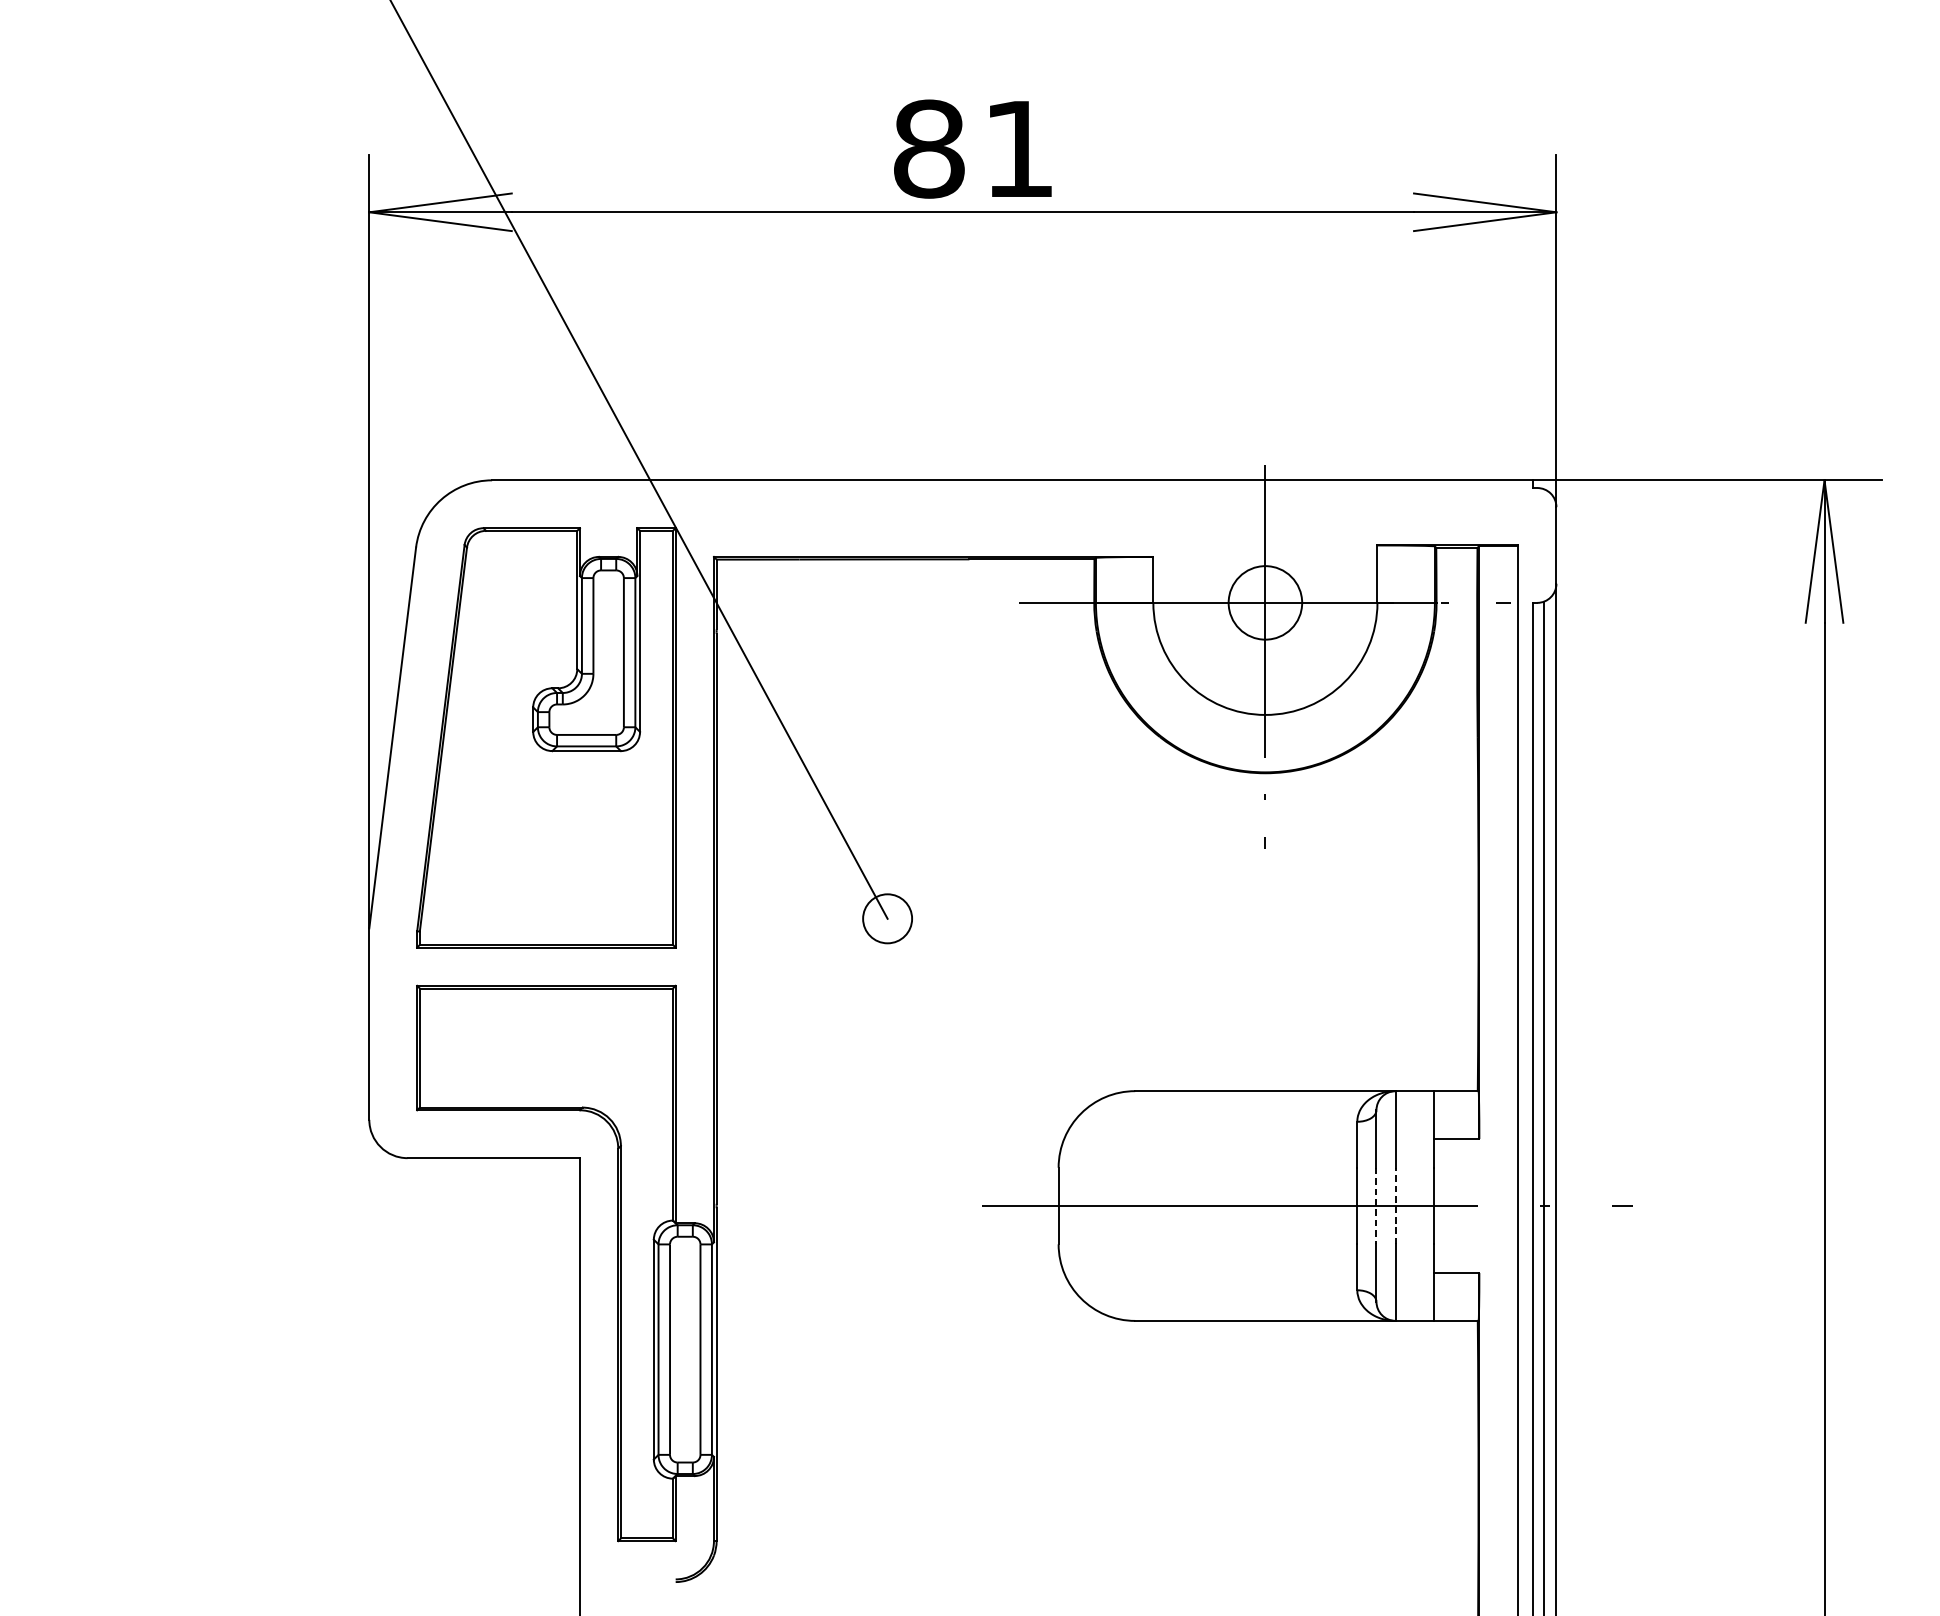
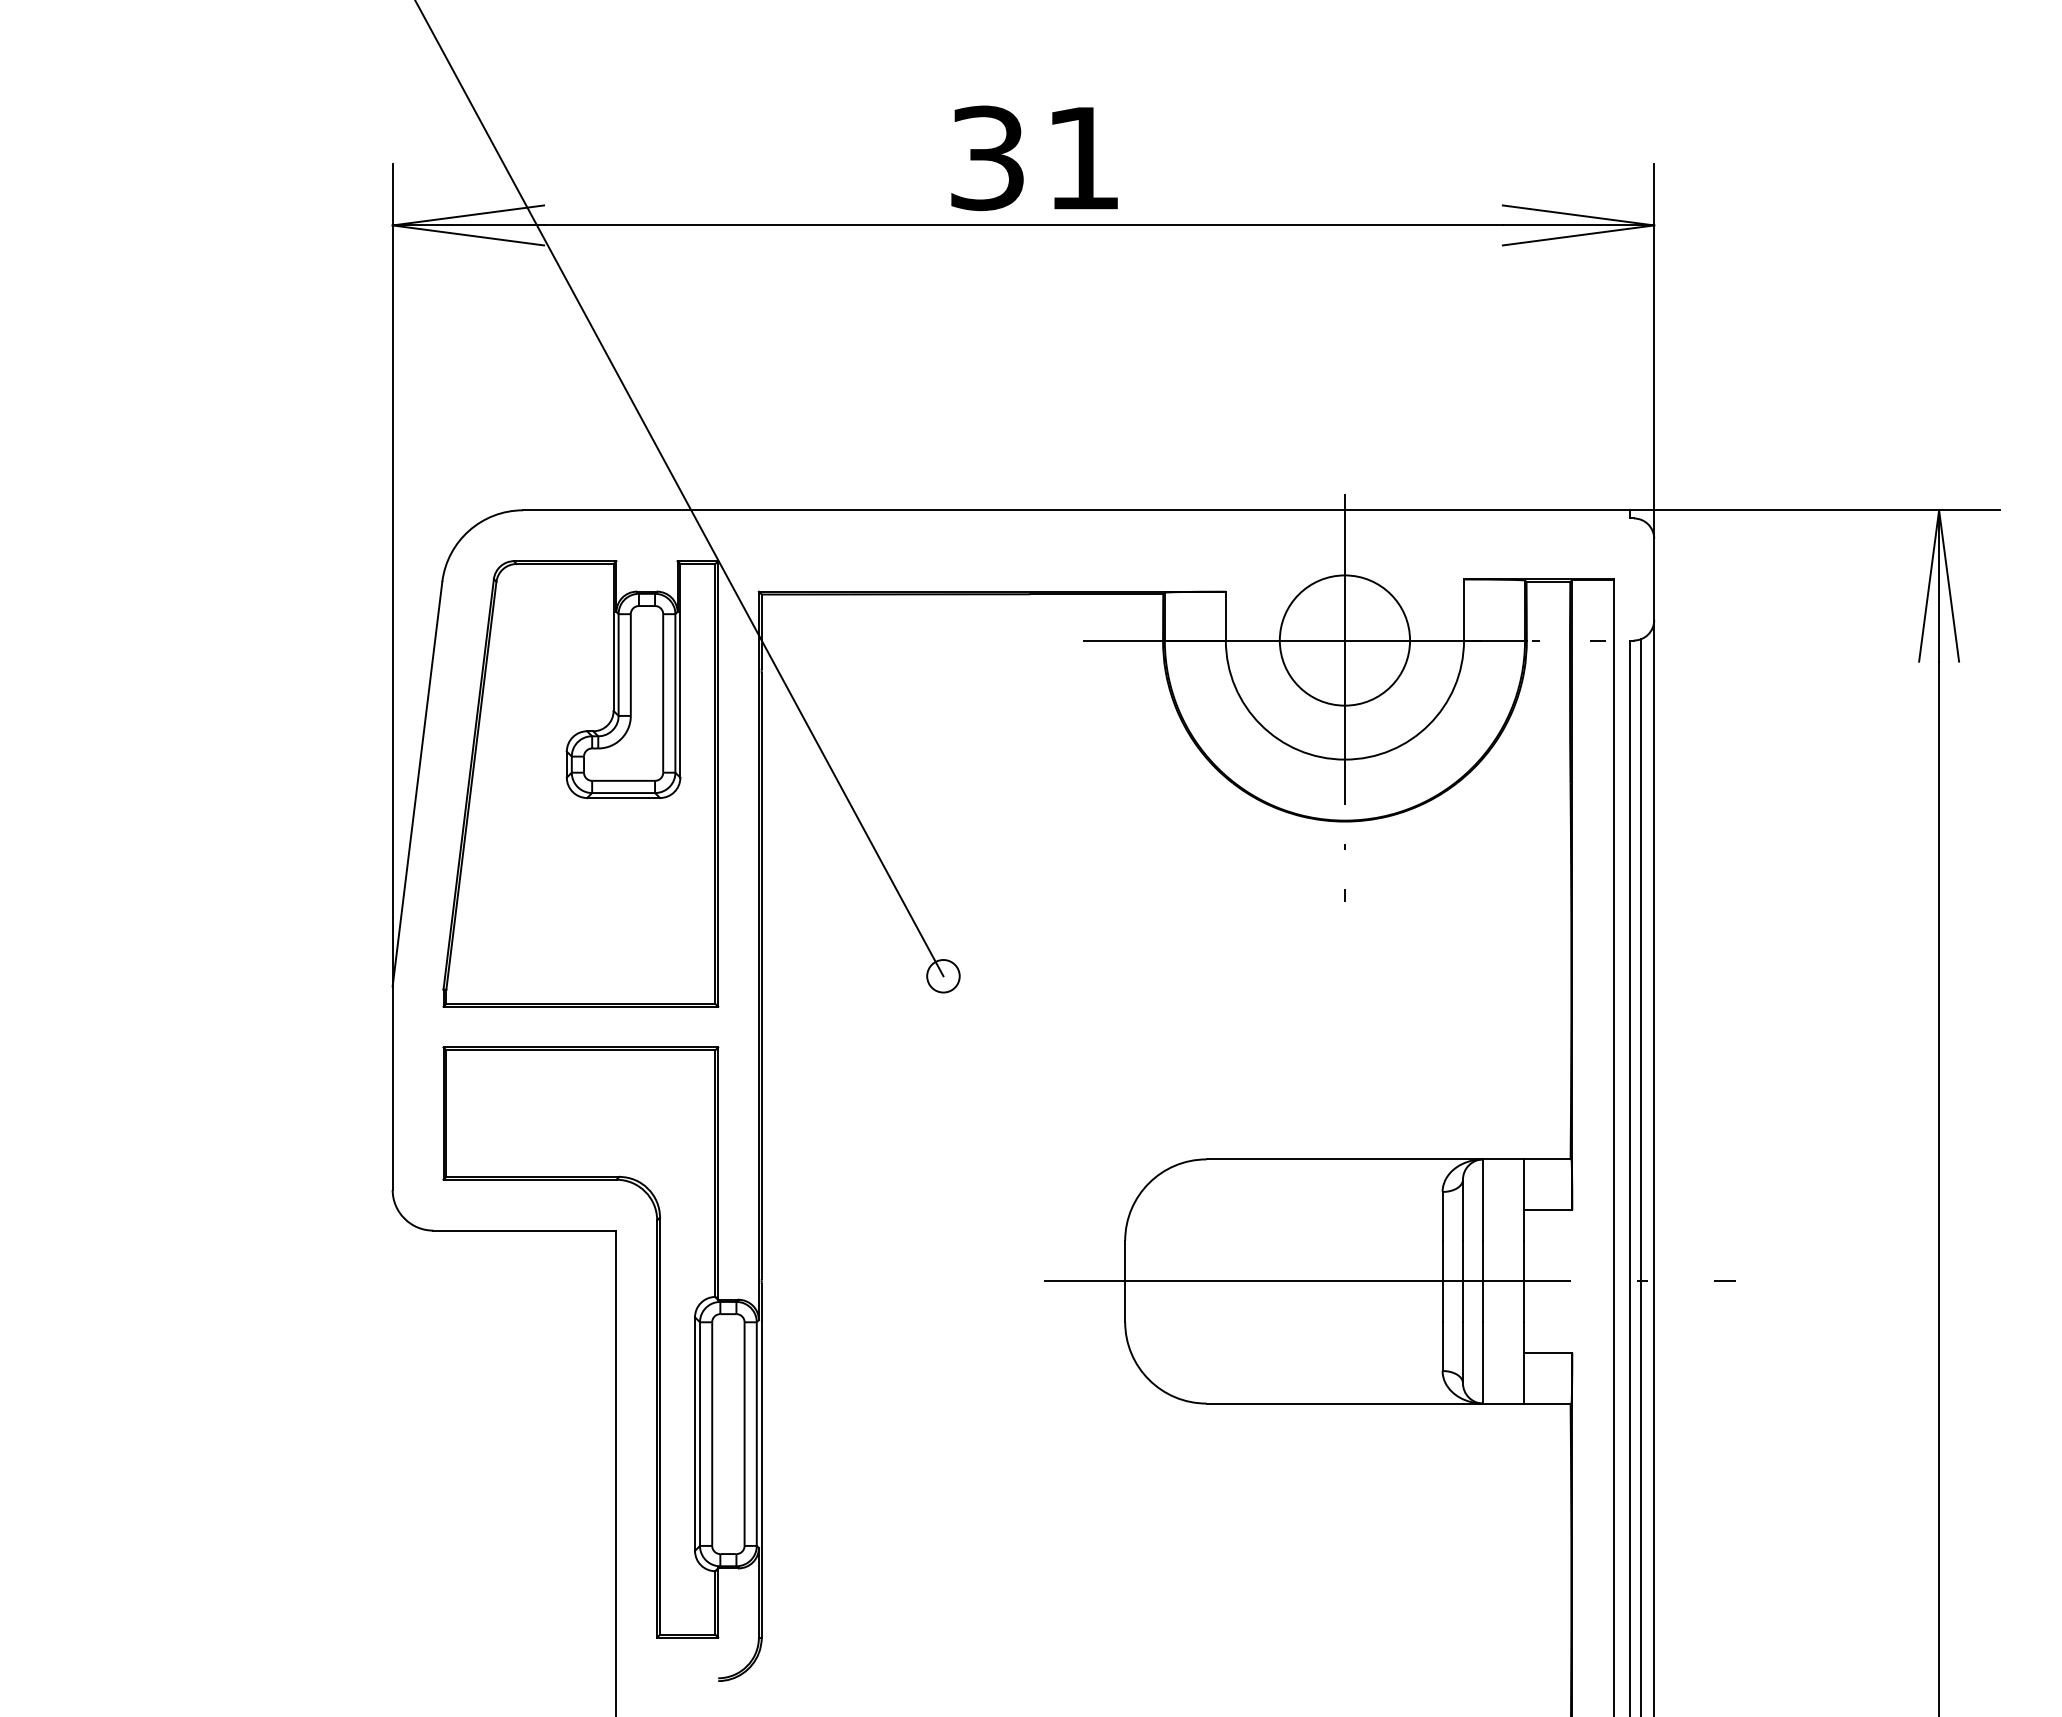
text: (929, 149) -> (987, 158), 81 -> 31
circle: (1265, 602) -> (1344, 640), size x1.67
circle: (887, 919) -> (943, 976), size x0.62
line: (1376, 1206) -> (1462, 1281), dashed -> solid
line: (1395, 1206) -> (1483, 1281), dashed -> solid

